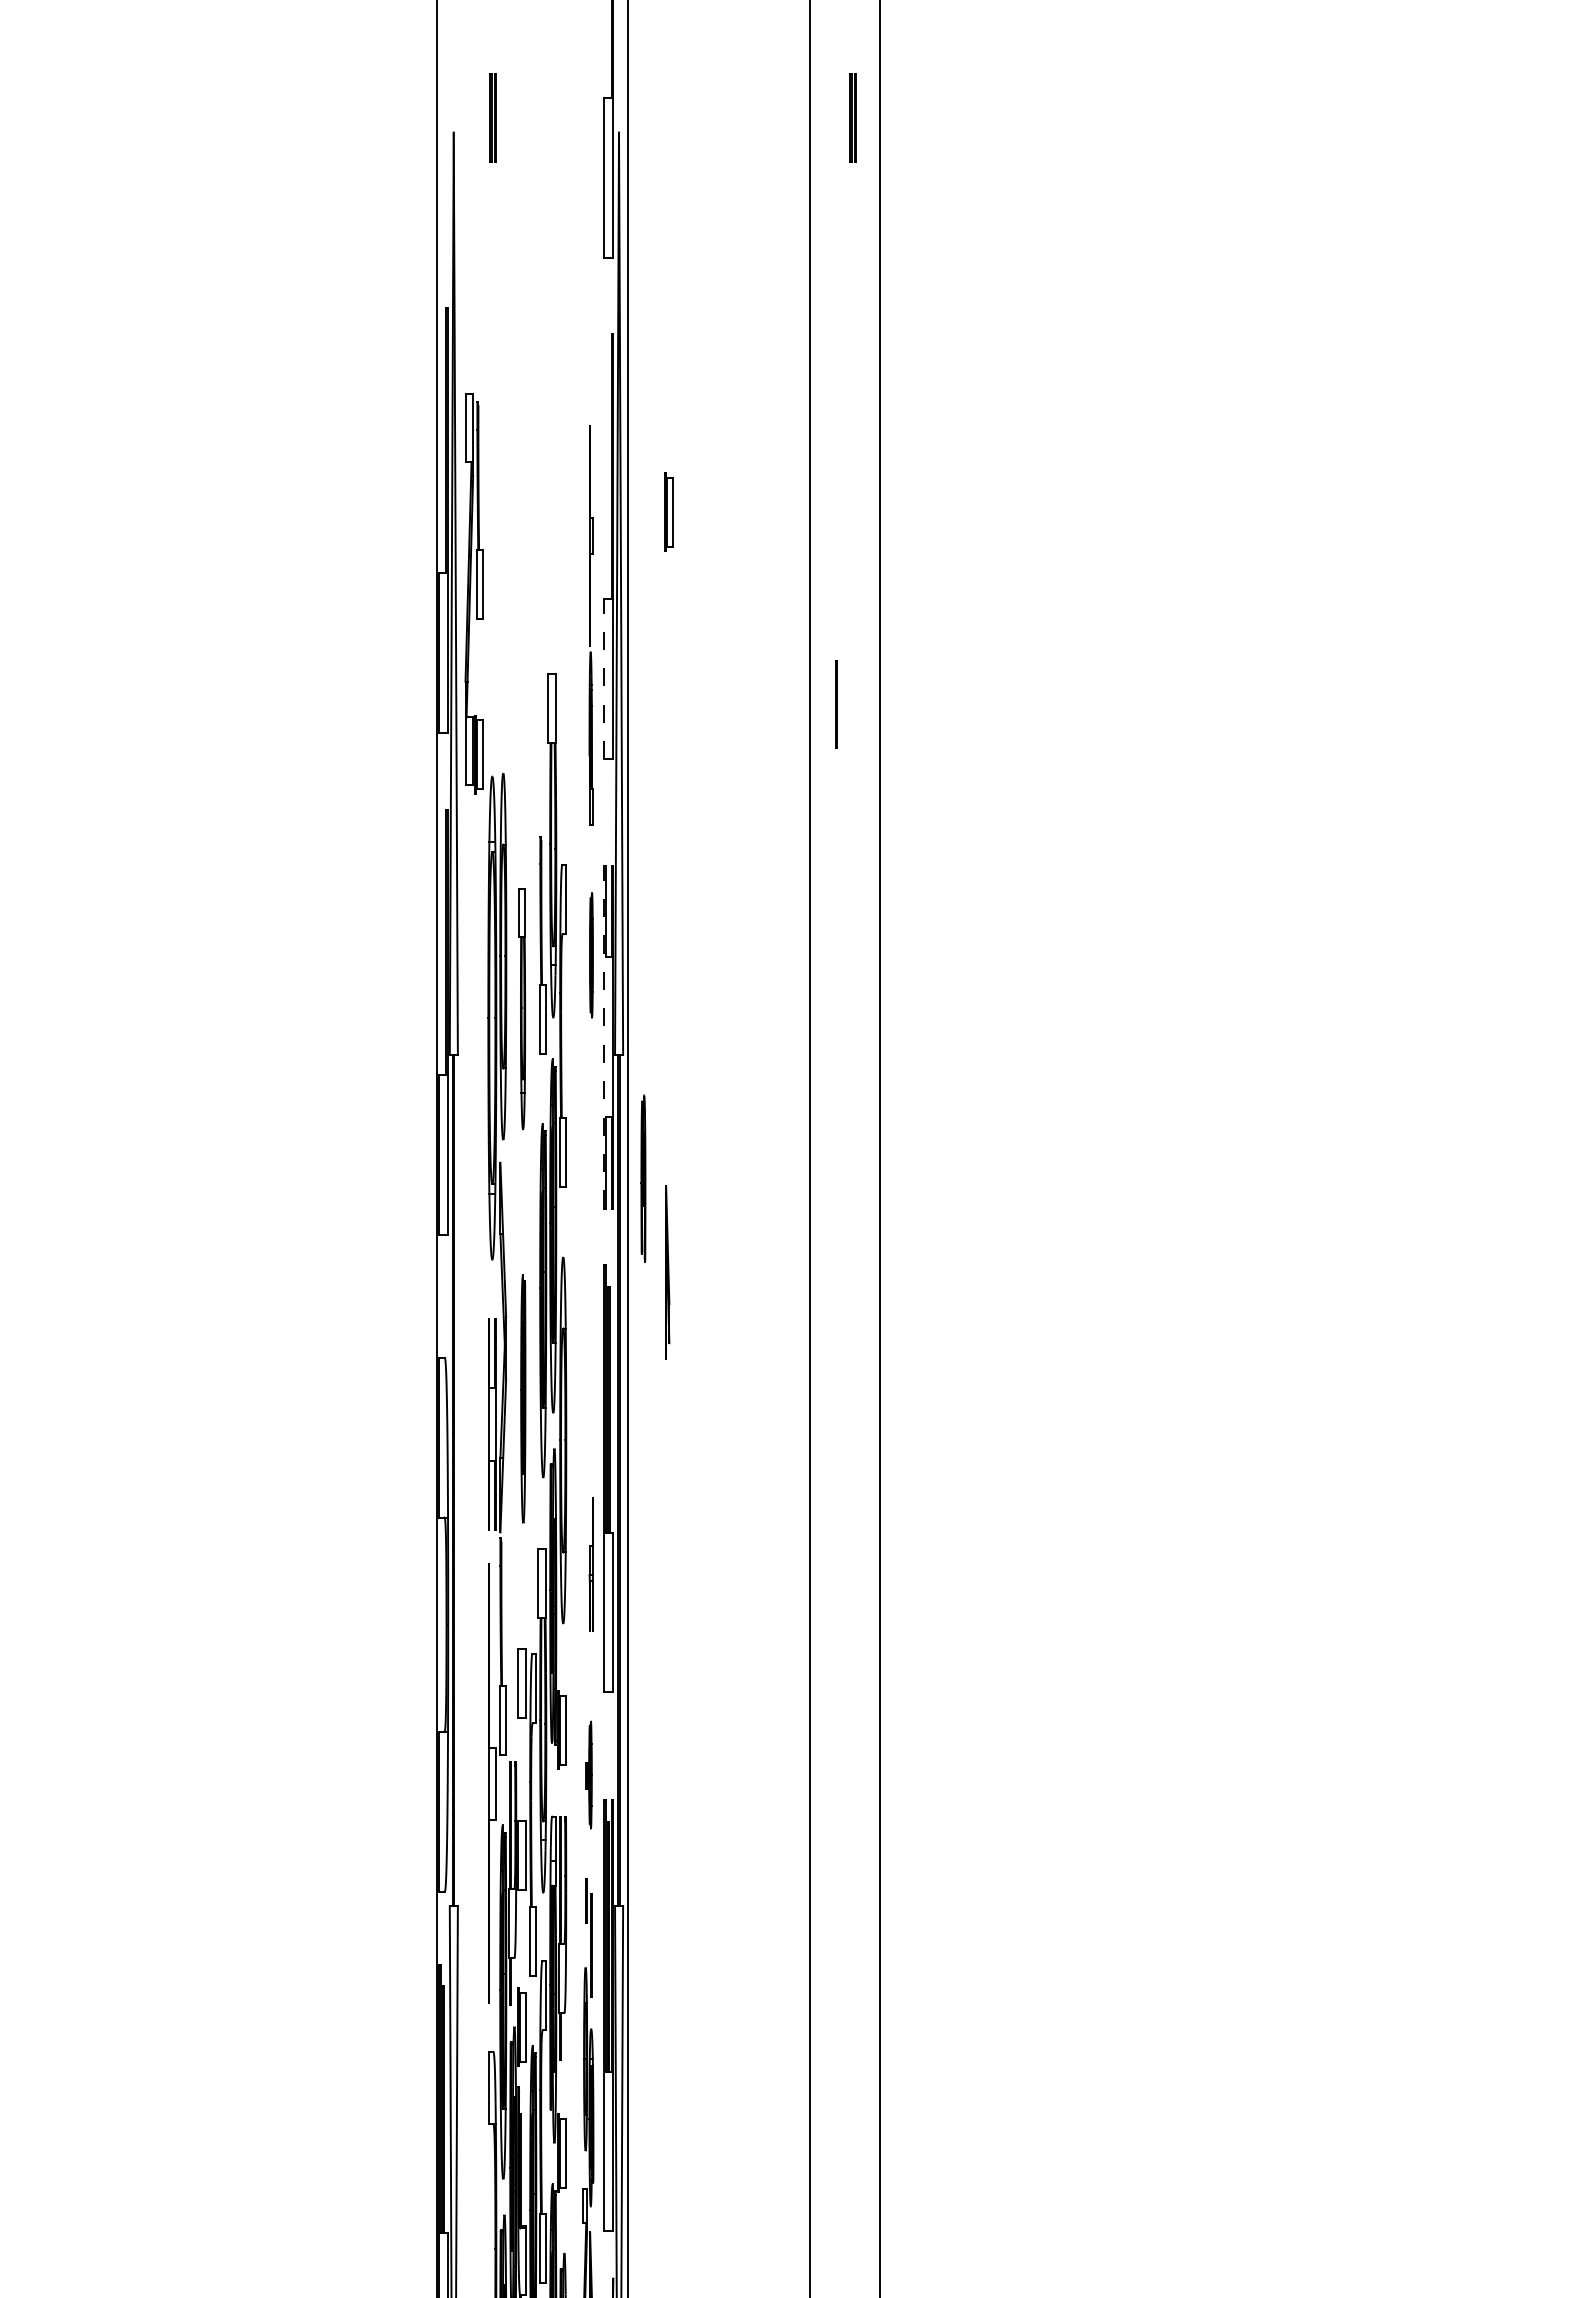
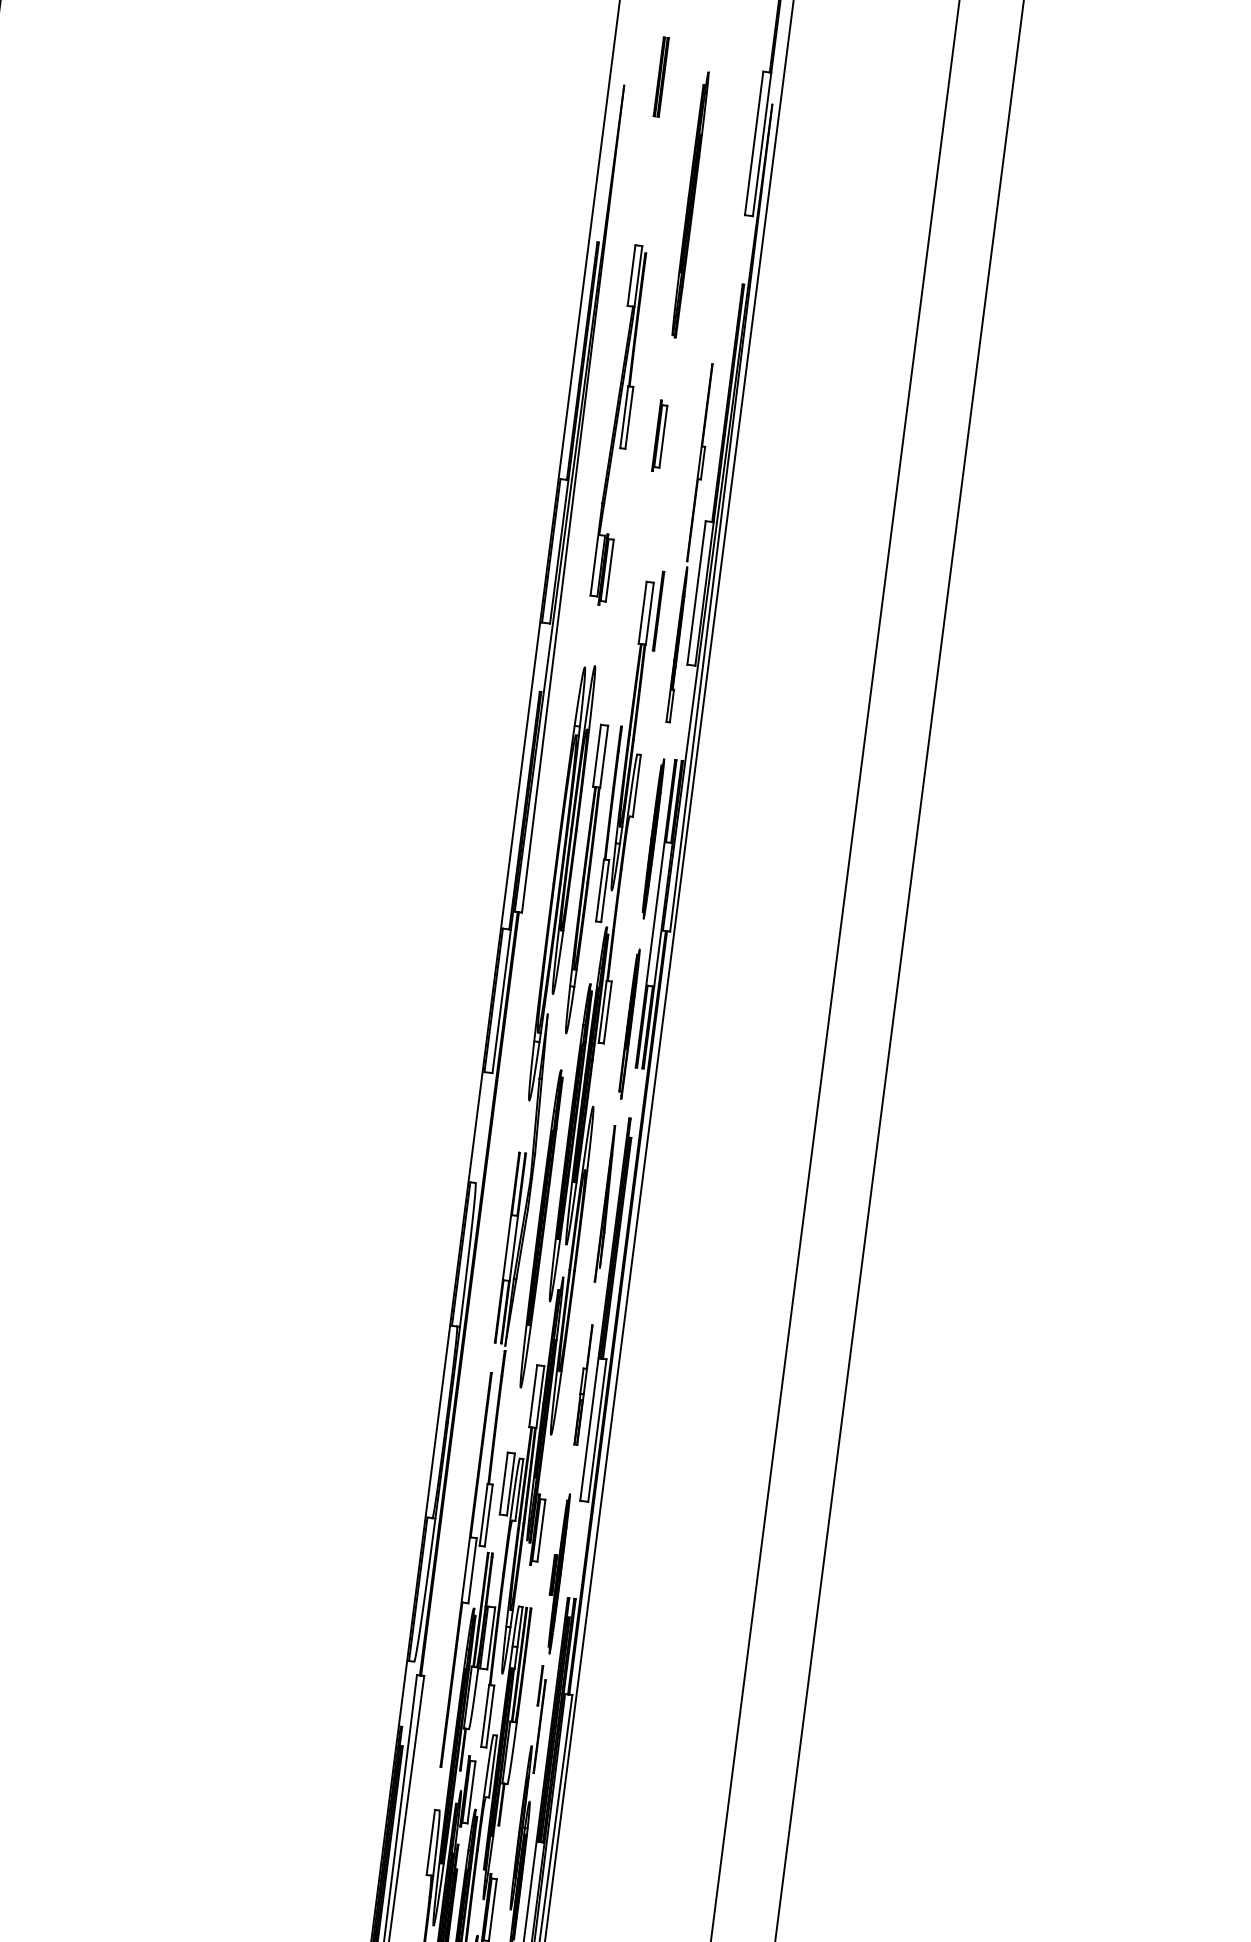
part: (852, 117) -> (983, 117), removed
part: (543, 253) -> (690, 204), added
part: (668, 511) -> (659, 435), moved
part: (473, 593) -> (619, 424), moved
line: (604, 678) -> (696, 592), dashed -> solid
line: (836, 704) -> (658, 611), moved
part: (591, 955) -> (653, 839), size x1.43
part: (522, 1008) -> (585, 878), size x1.43
line: (604, 1036) -> (655, 913), dashed -> solid
part: (643, 1178) -> (629, 1023), moved
part: (667, 1272) -> (606, 1204), moved
part: (523, 1398) -> (541, 1228), size x1.43
part: (588, 1774) -> (556, 1573), size x1.67

